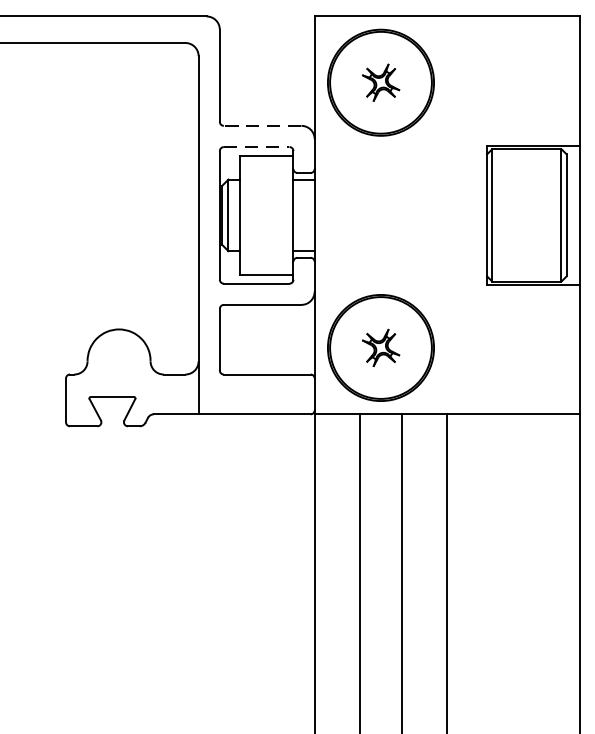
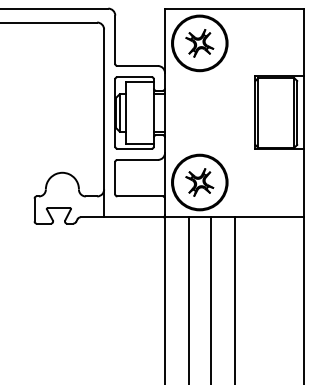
part: (380, 82) -> (199, 43), size x1.43
line: (262, 126) -> (137, 66), dashed -> solid
line: (258, 147) -> (135, 77), dashed -> solid
part: (380, 347) -> (199, 182), size x1.43

